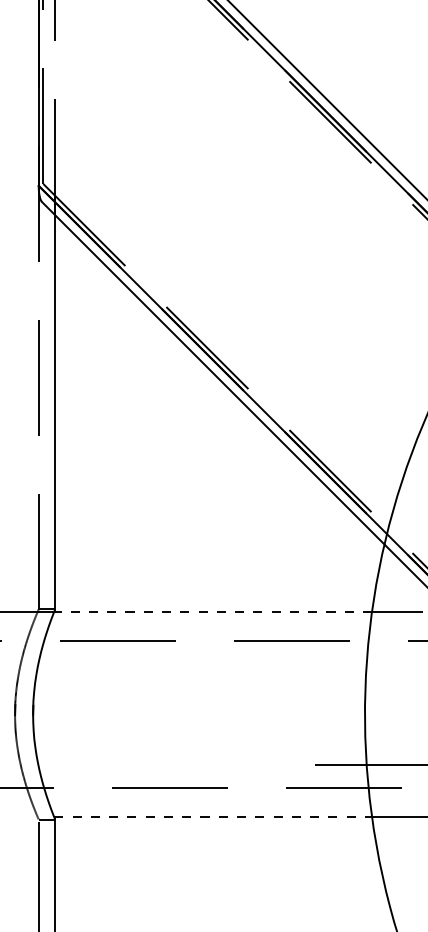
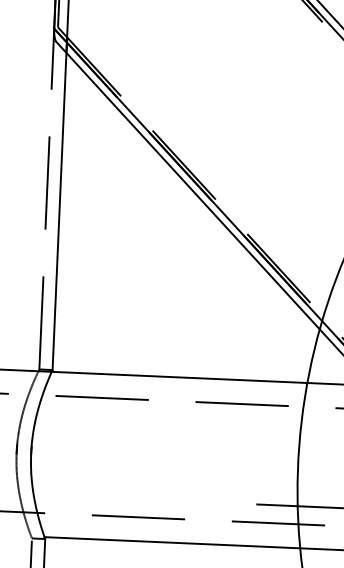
line: (213, 611) -> (179, 377), dashed -> solid
line: (213, 817) -> (172, 542), dashed -> solid

